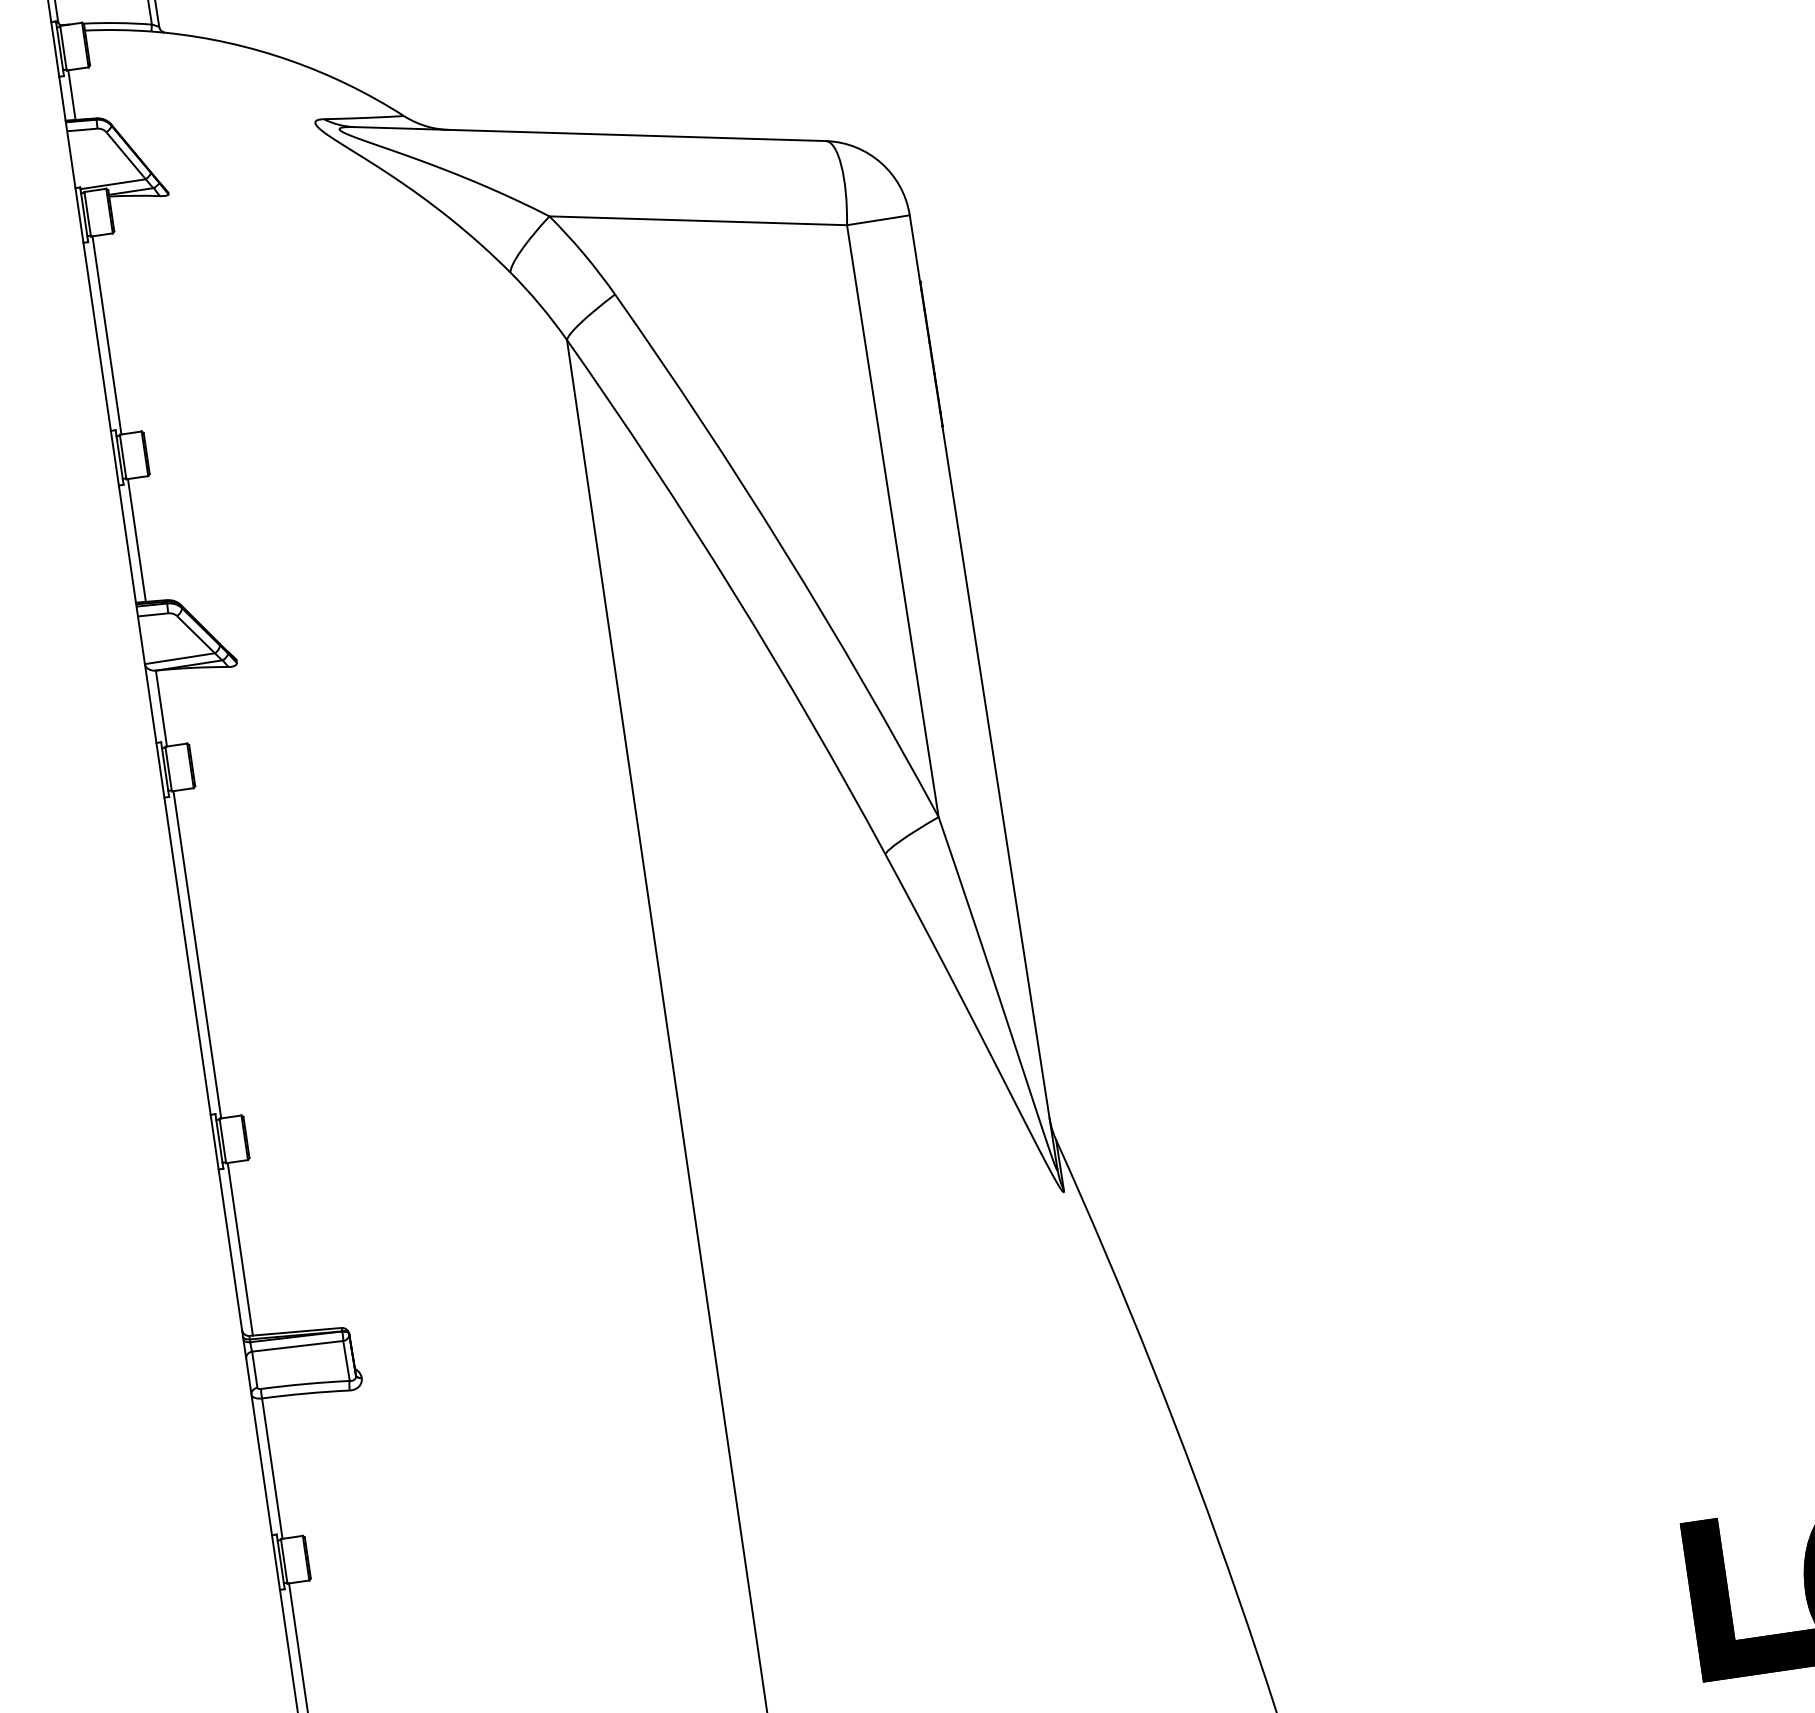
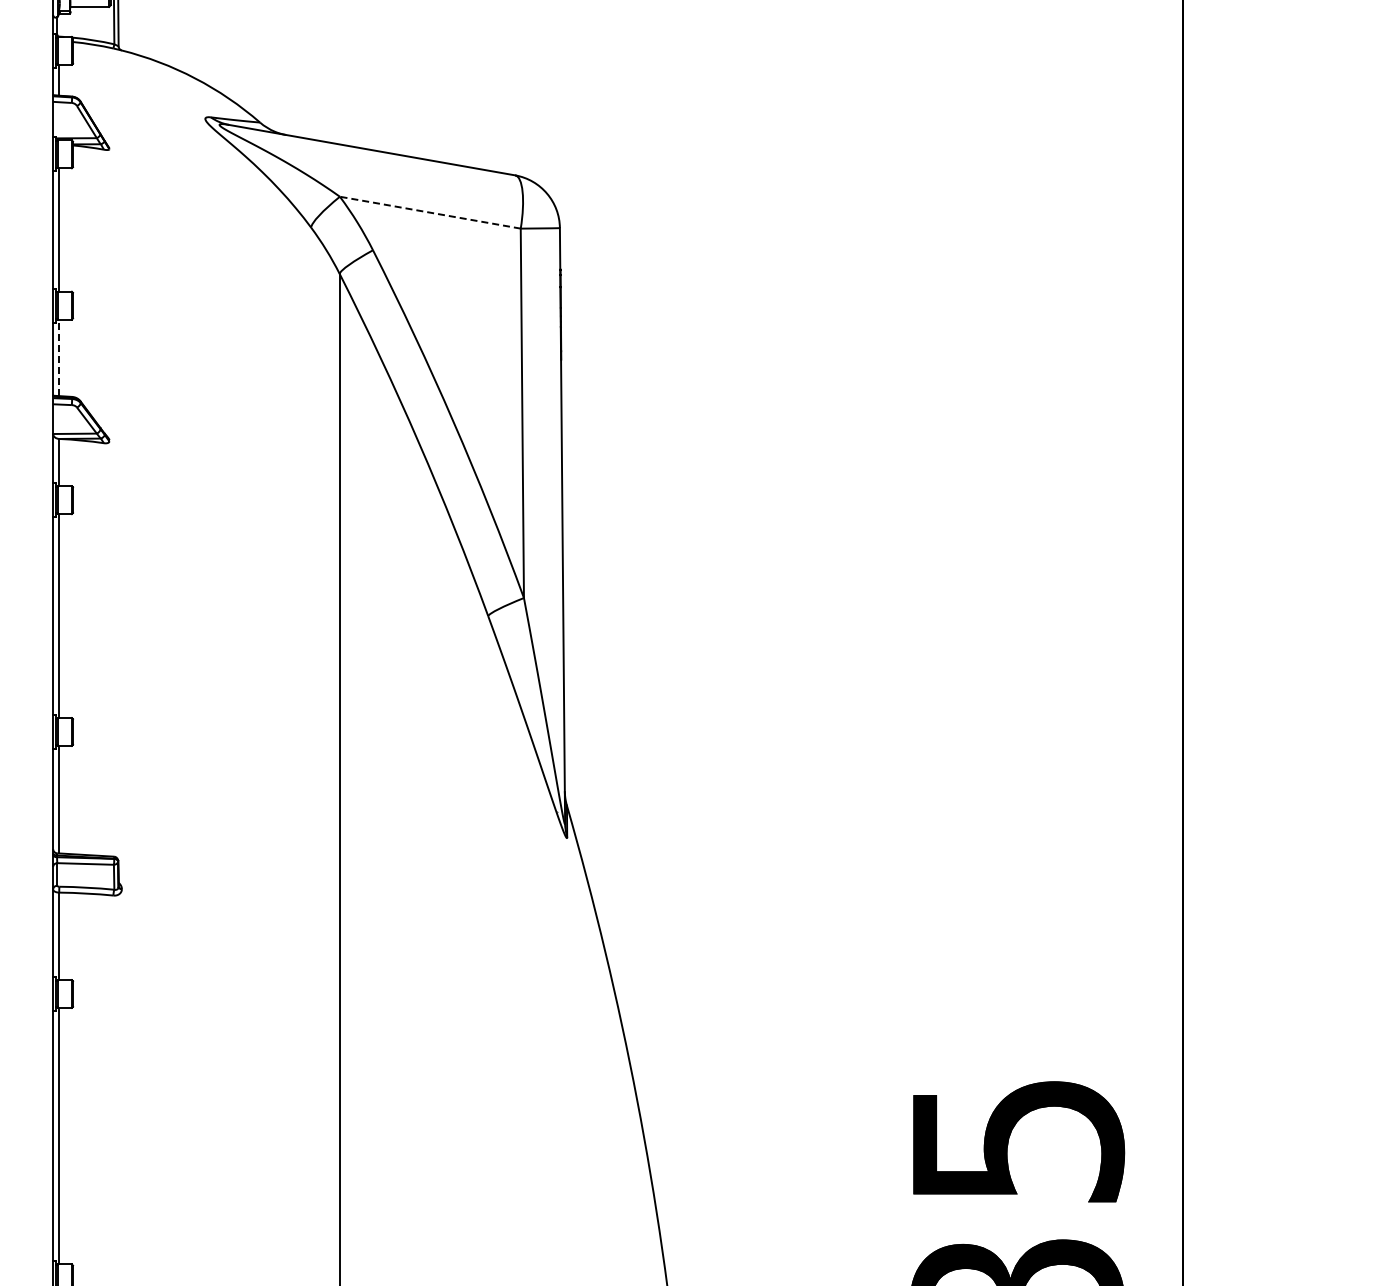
line: (698, 220) -> (430, 212), solid -> dashed
line: (137, 539) -> (59, 357), solid -> dashed

